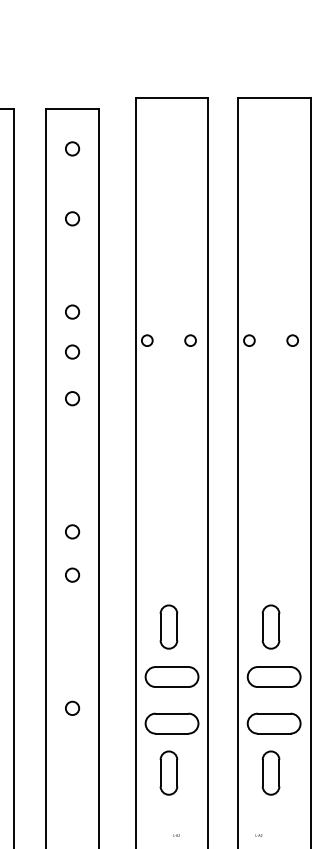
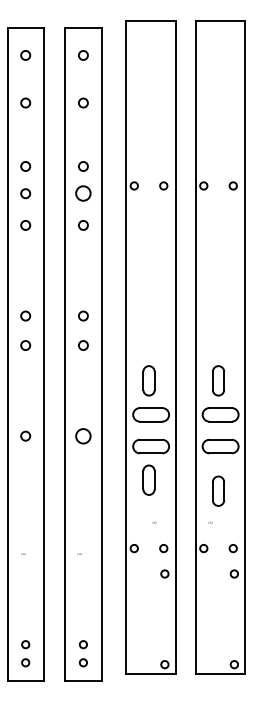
circle: (72, 351) -> (83, 193), size x1.6
circle: (72, 707) -> (83, 435), size x1.6
part: (271, 772) -> (218, 490), moved

